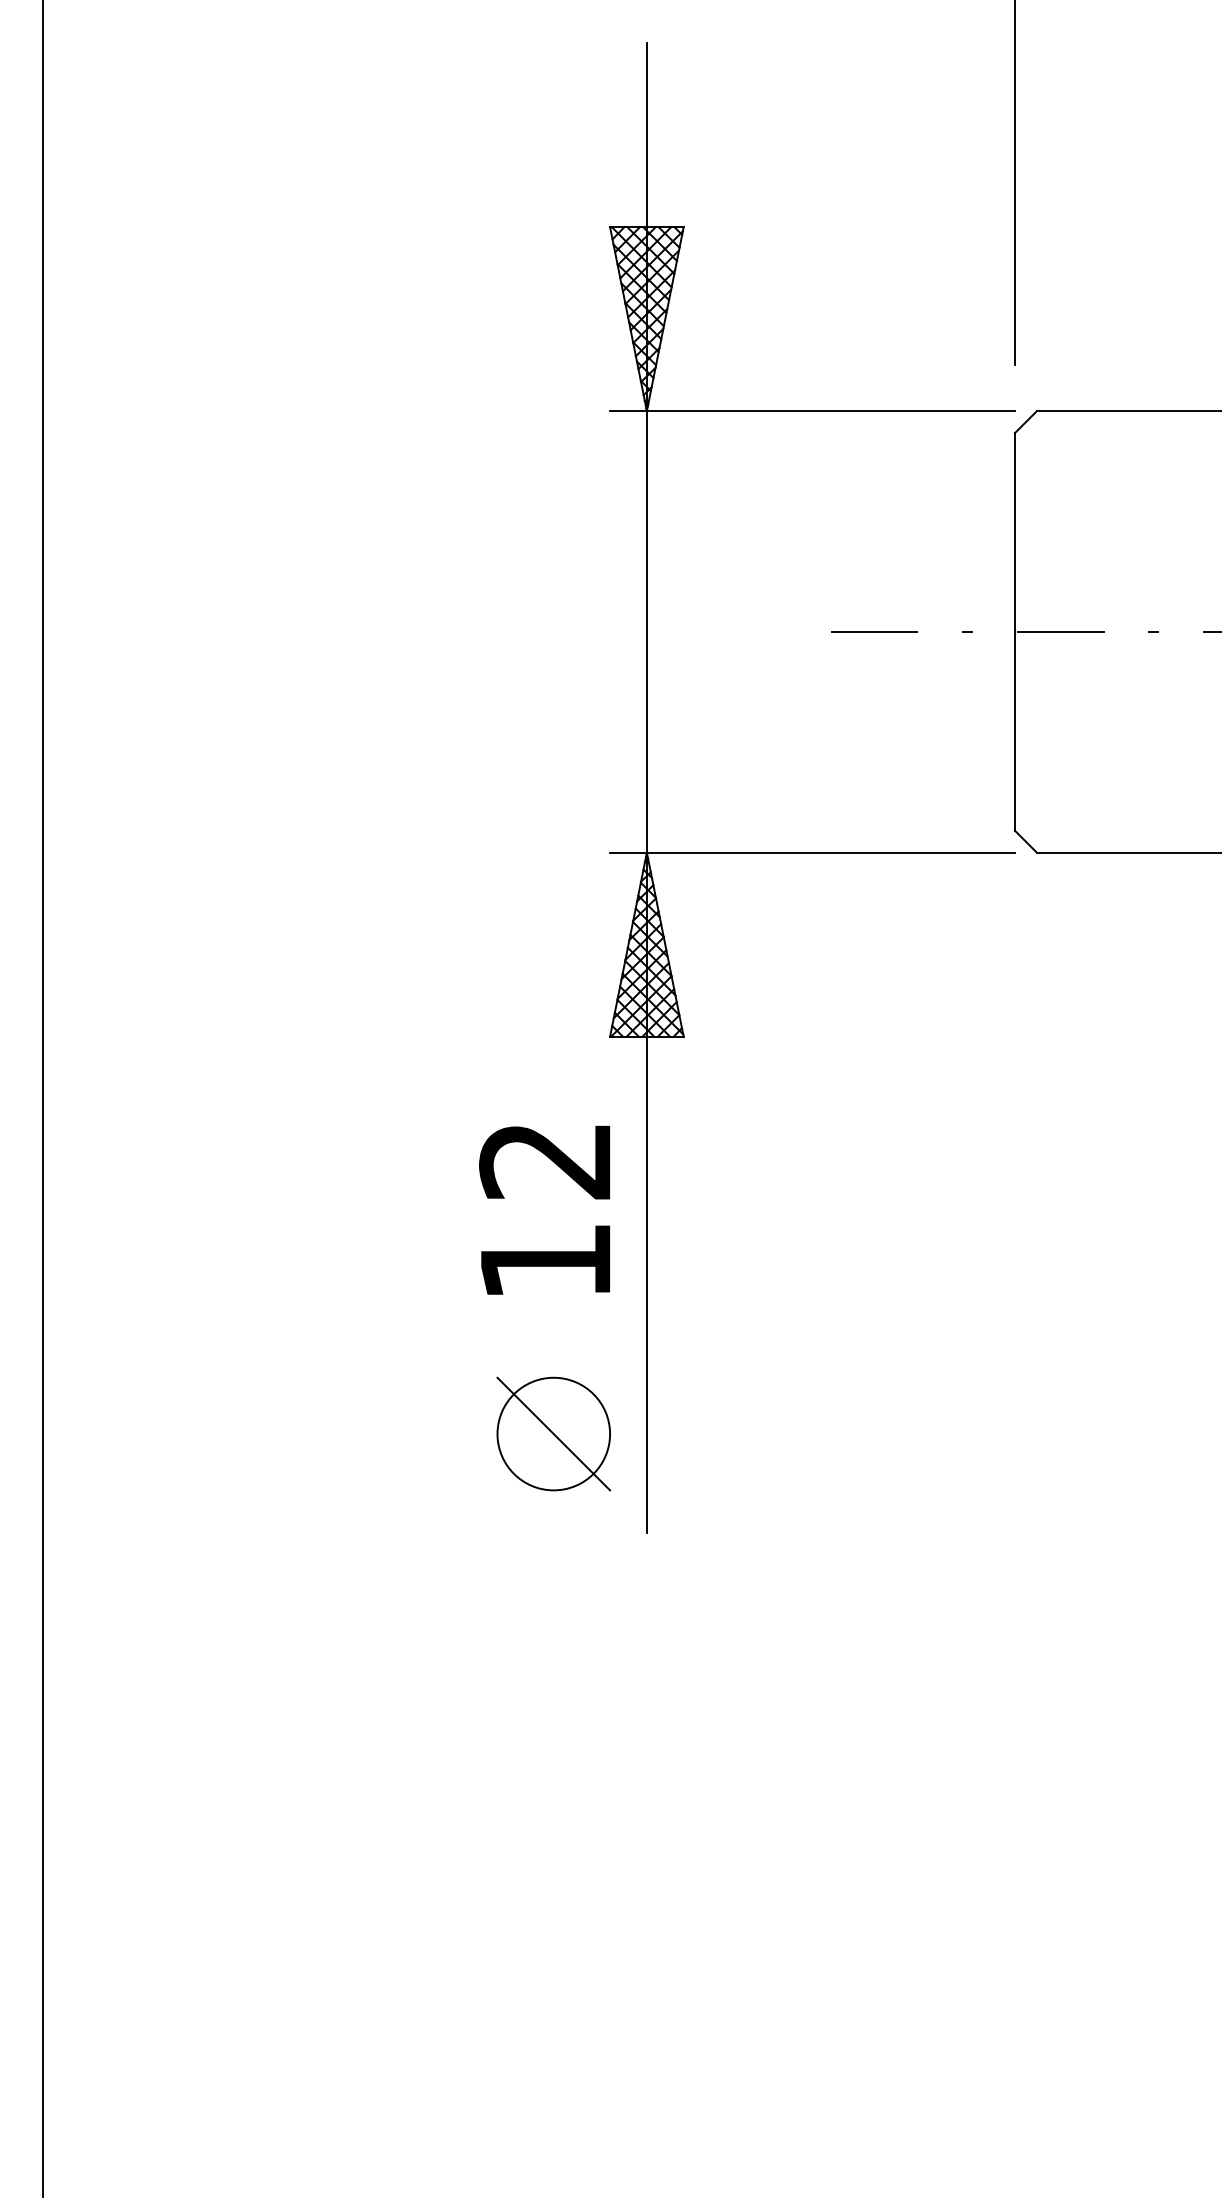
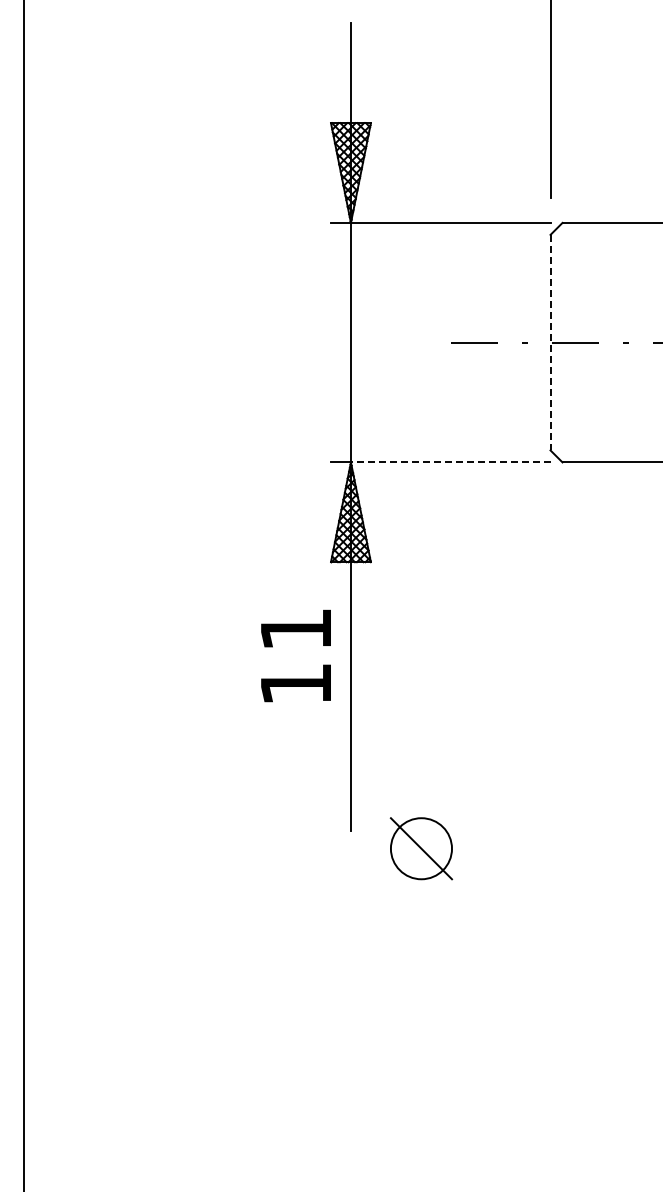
line: (1014, 631) -> (550, 342), solid -> dashed
line: (830, 852) -> (450, 462), solid -> dashed
text: (544, 1160) -> (295, 629), 12 -> 11
part: (553, 1433) -> (421, 848), moved

